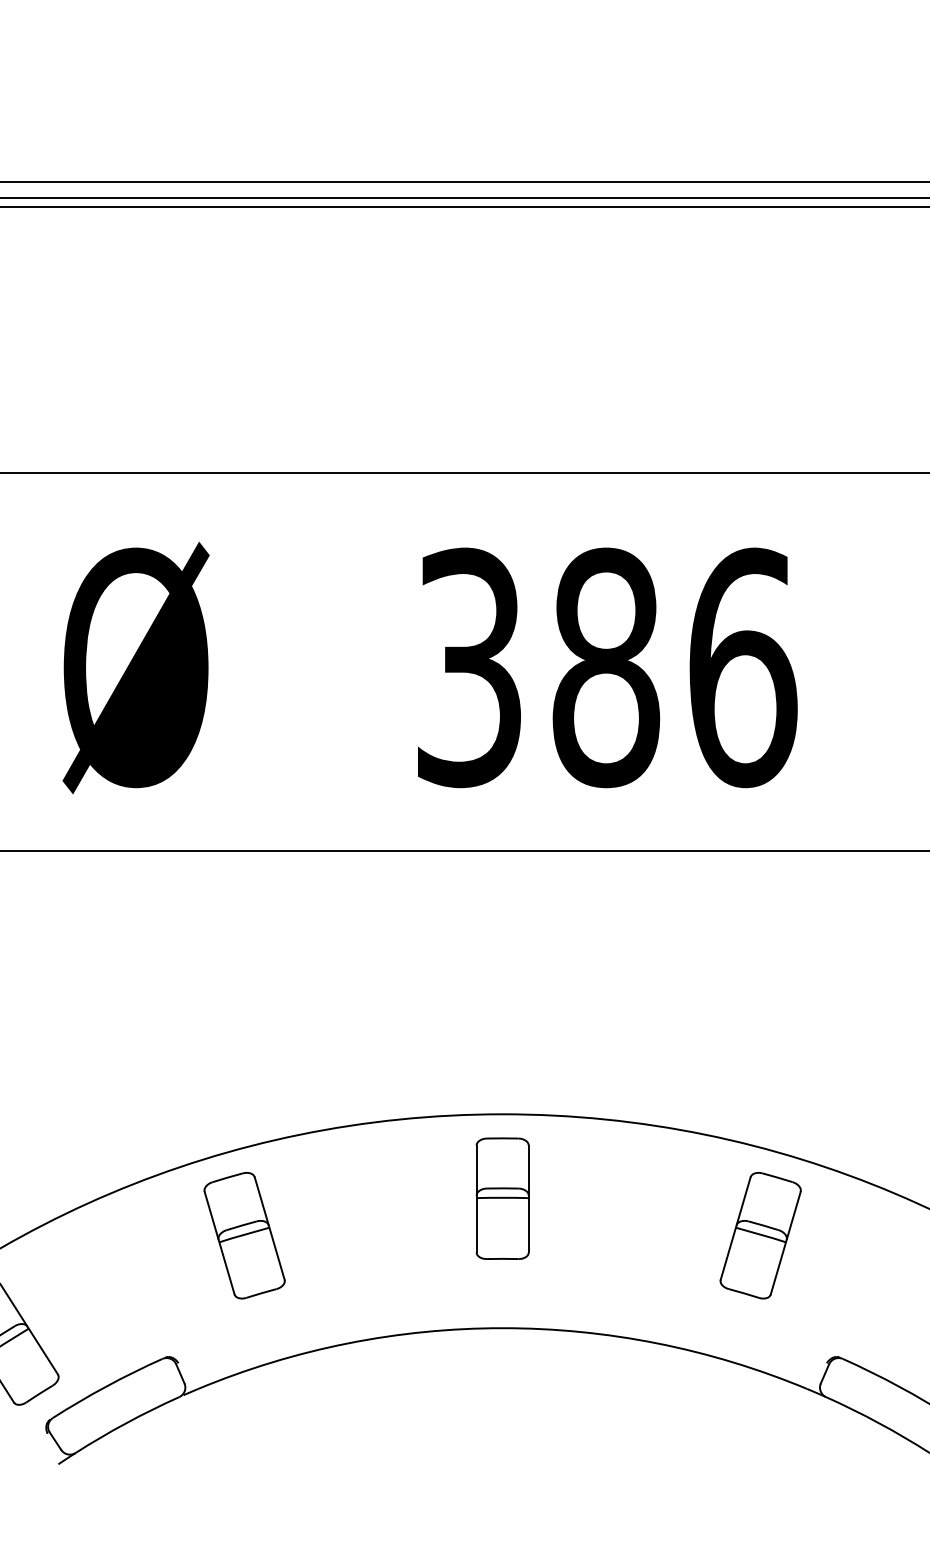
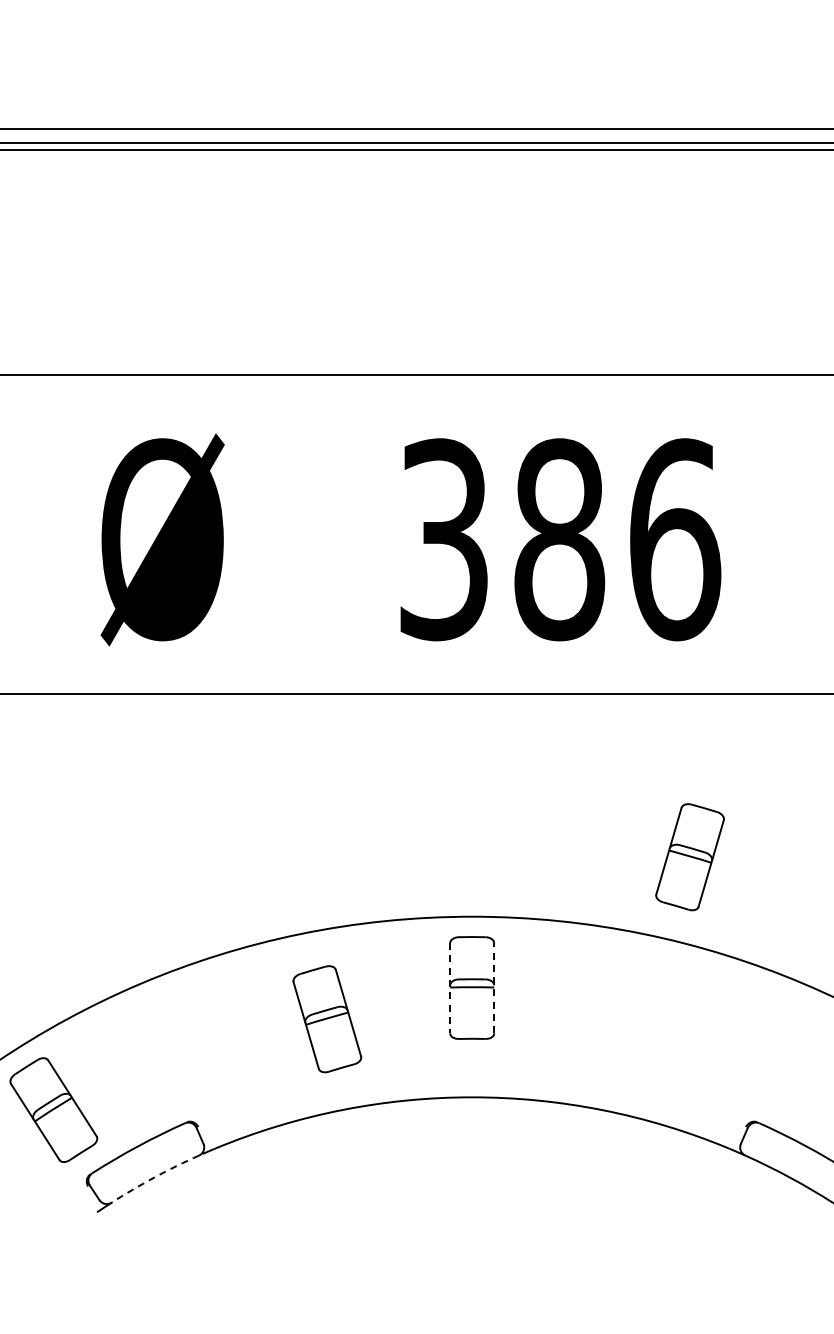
line: (529, 1198) -> (494, 987), solid -> dashed
line: (476, 1199) -> (450, 988), solid -> dashed
part: (244, 1236) -> (327, 1019), moved
part: (760, 1236) -> (689, 857), moved
arc: (126, 1423) -> (154, 1177), solid -> dashed

